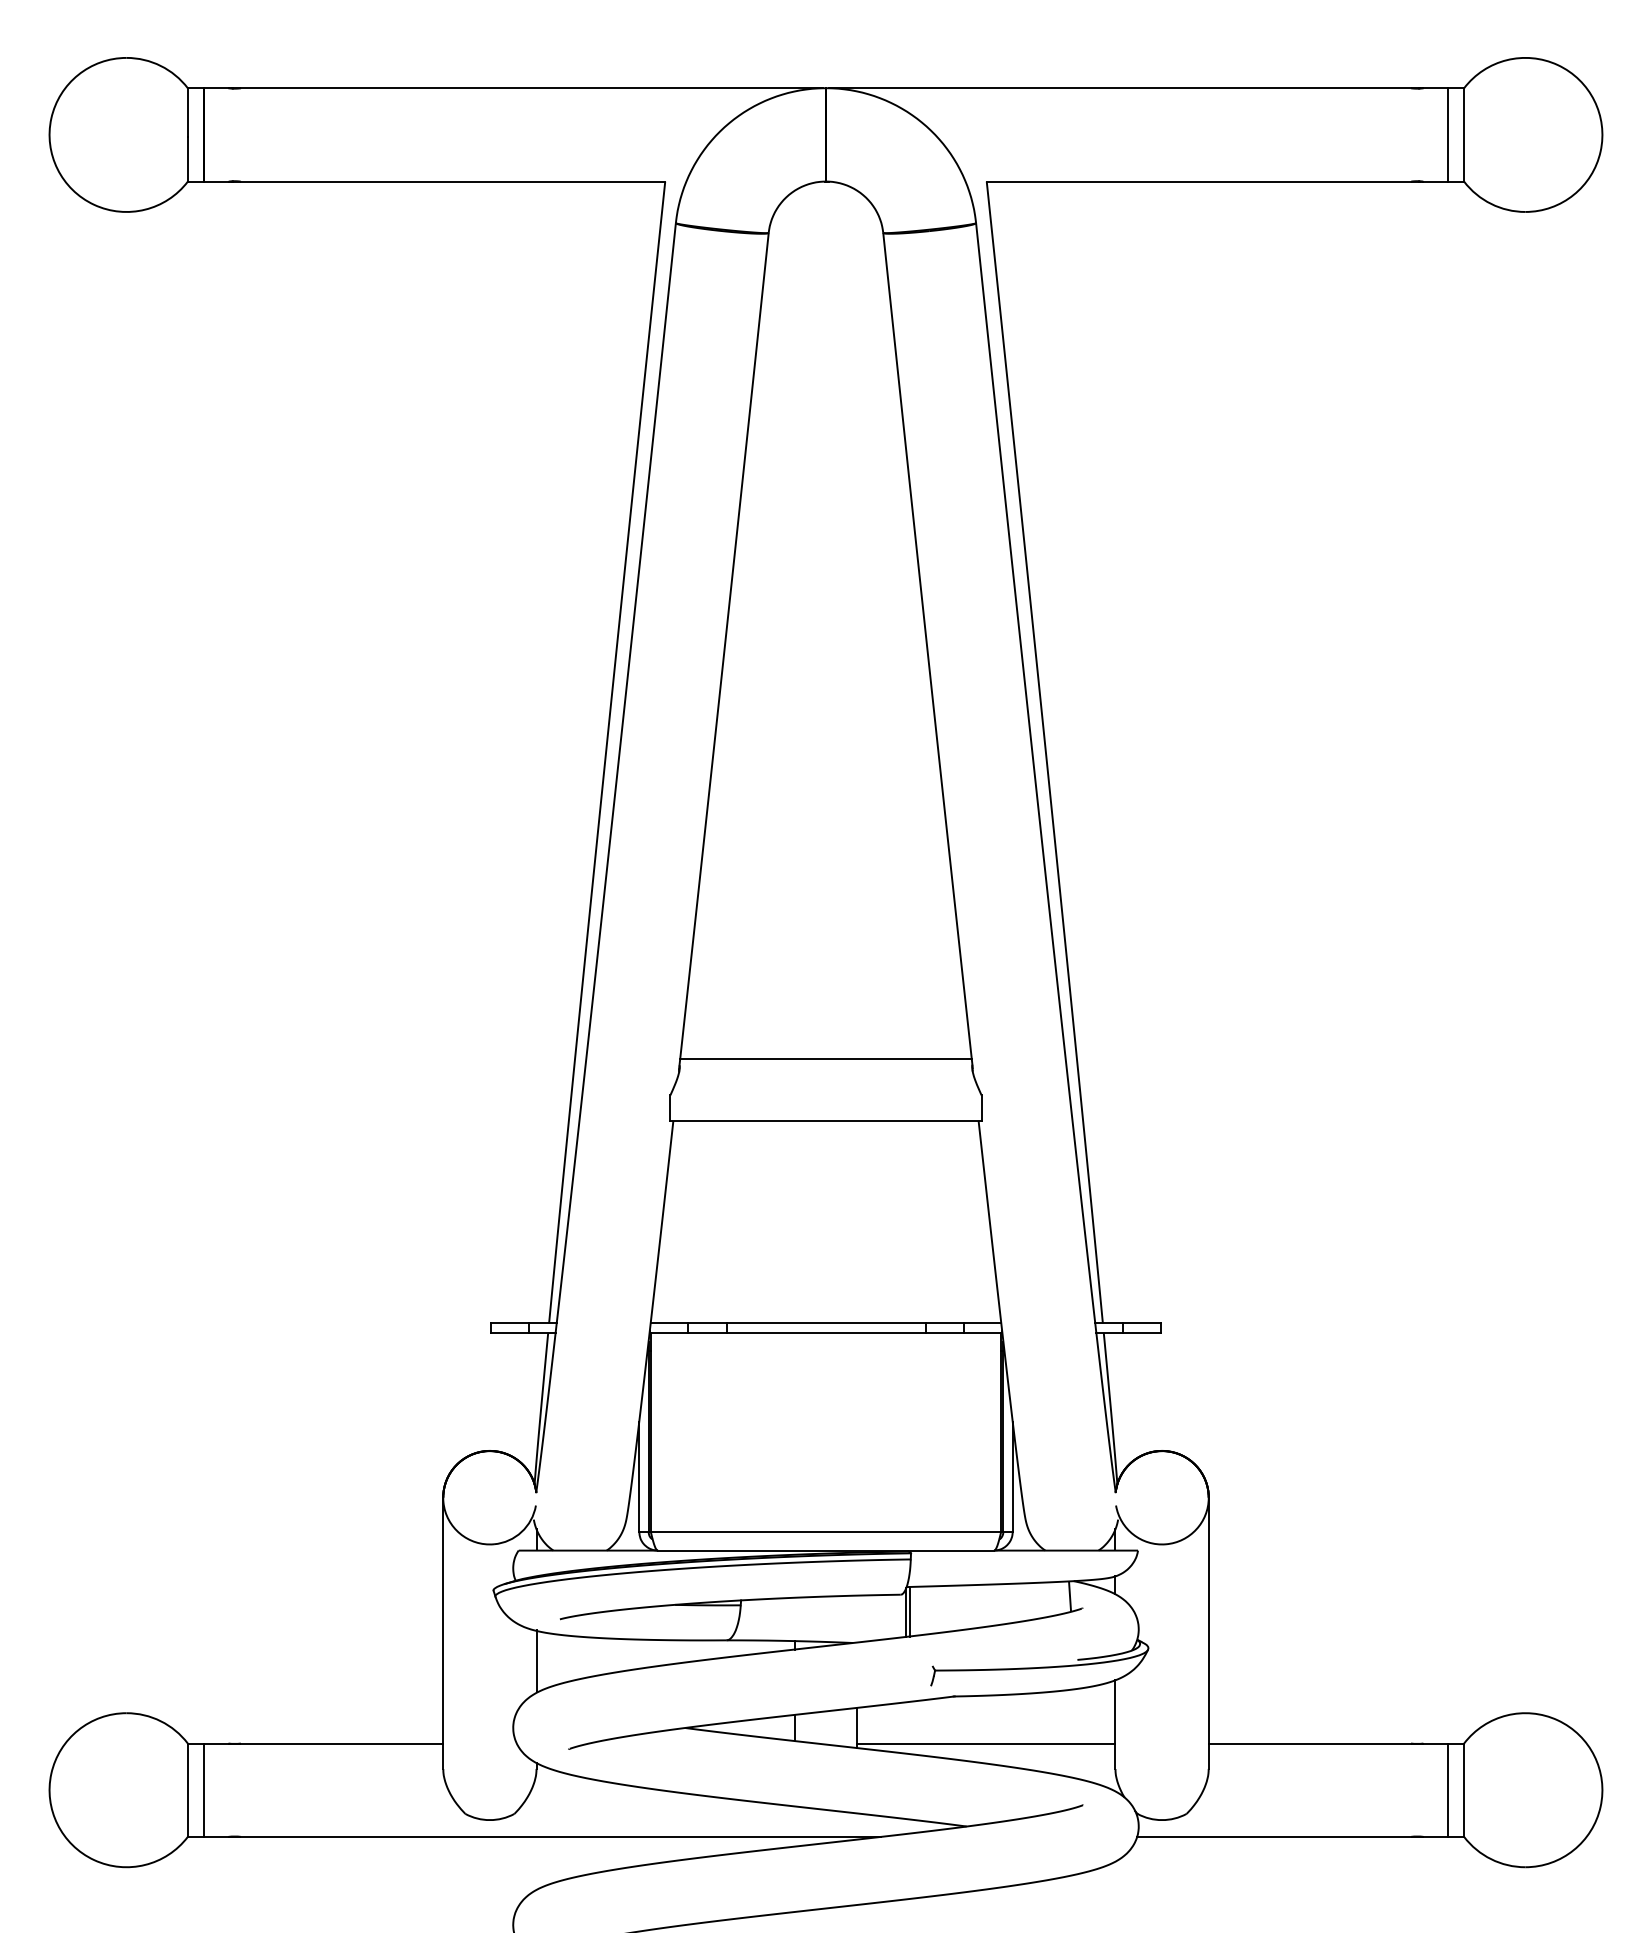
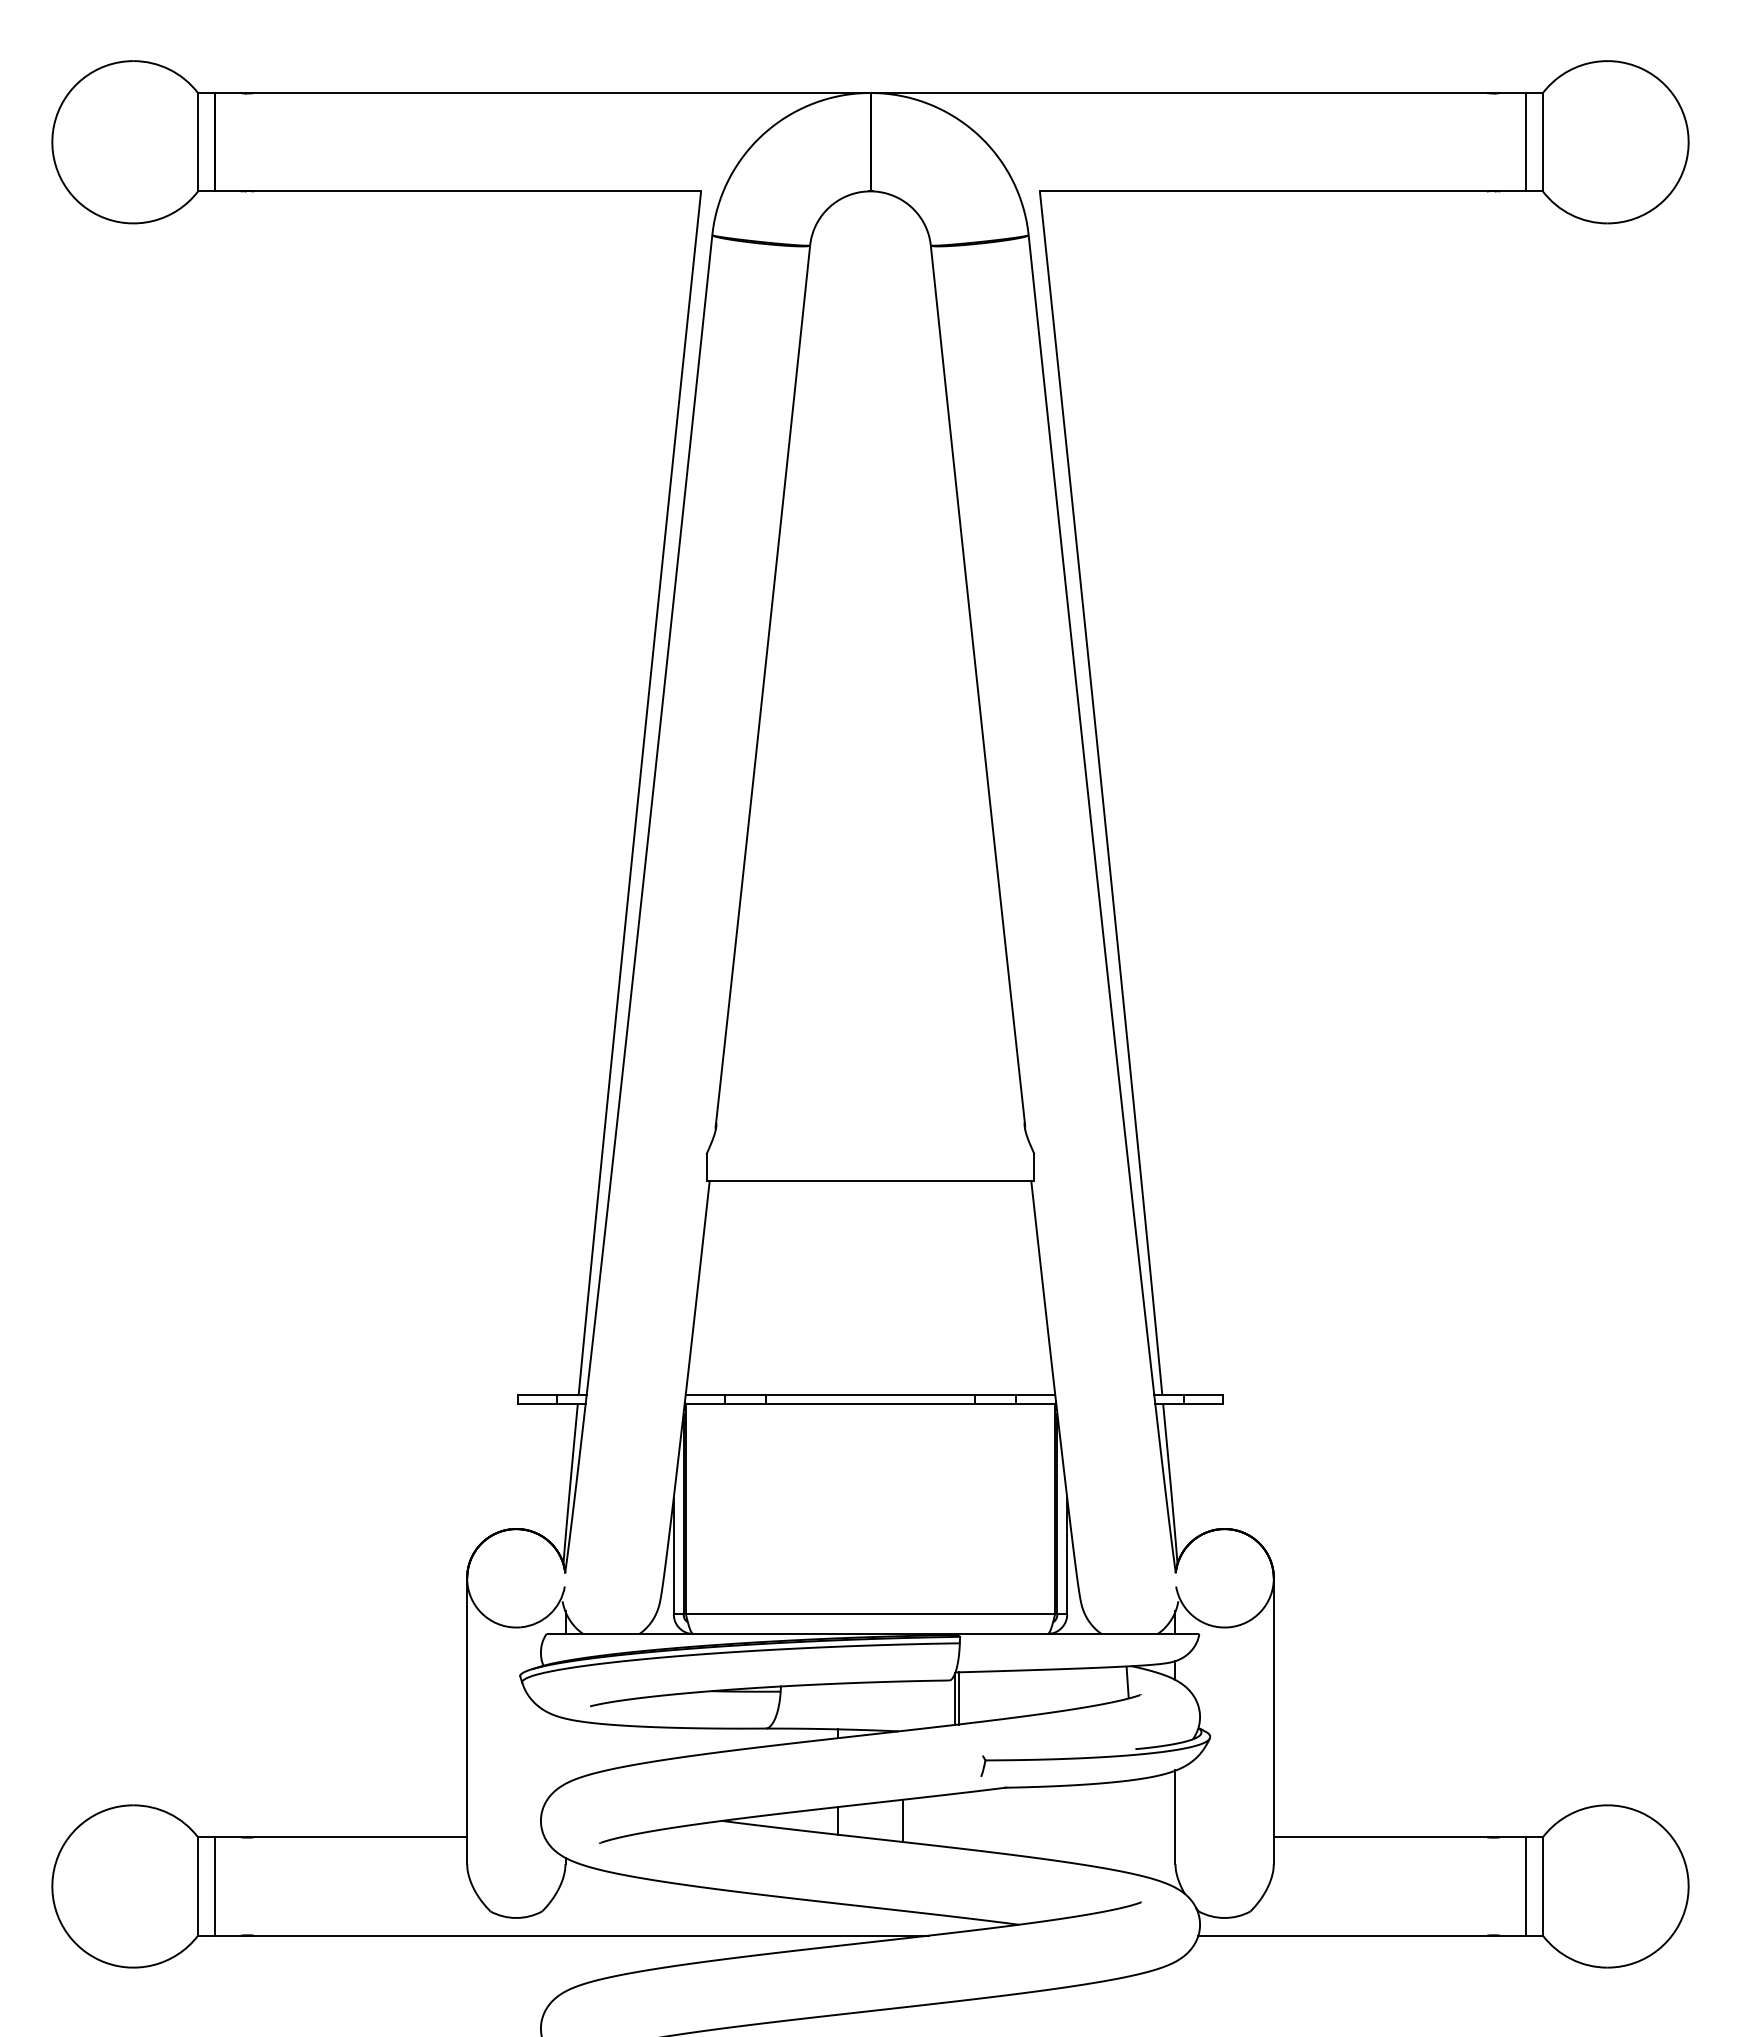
line: (826, 1058) -> (870, 1115), removed
line: (536, 1661) -> (565, 1750), removed
line: (986, 1743) -> (1039, 1837), removed

